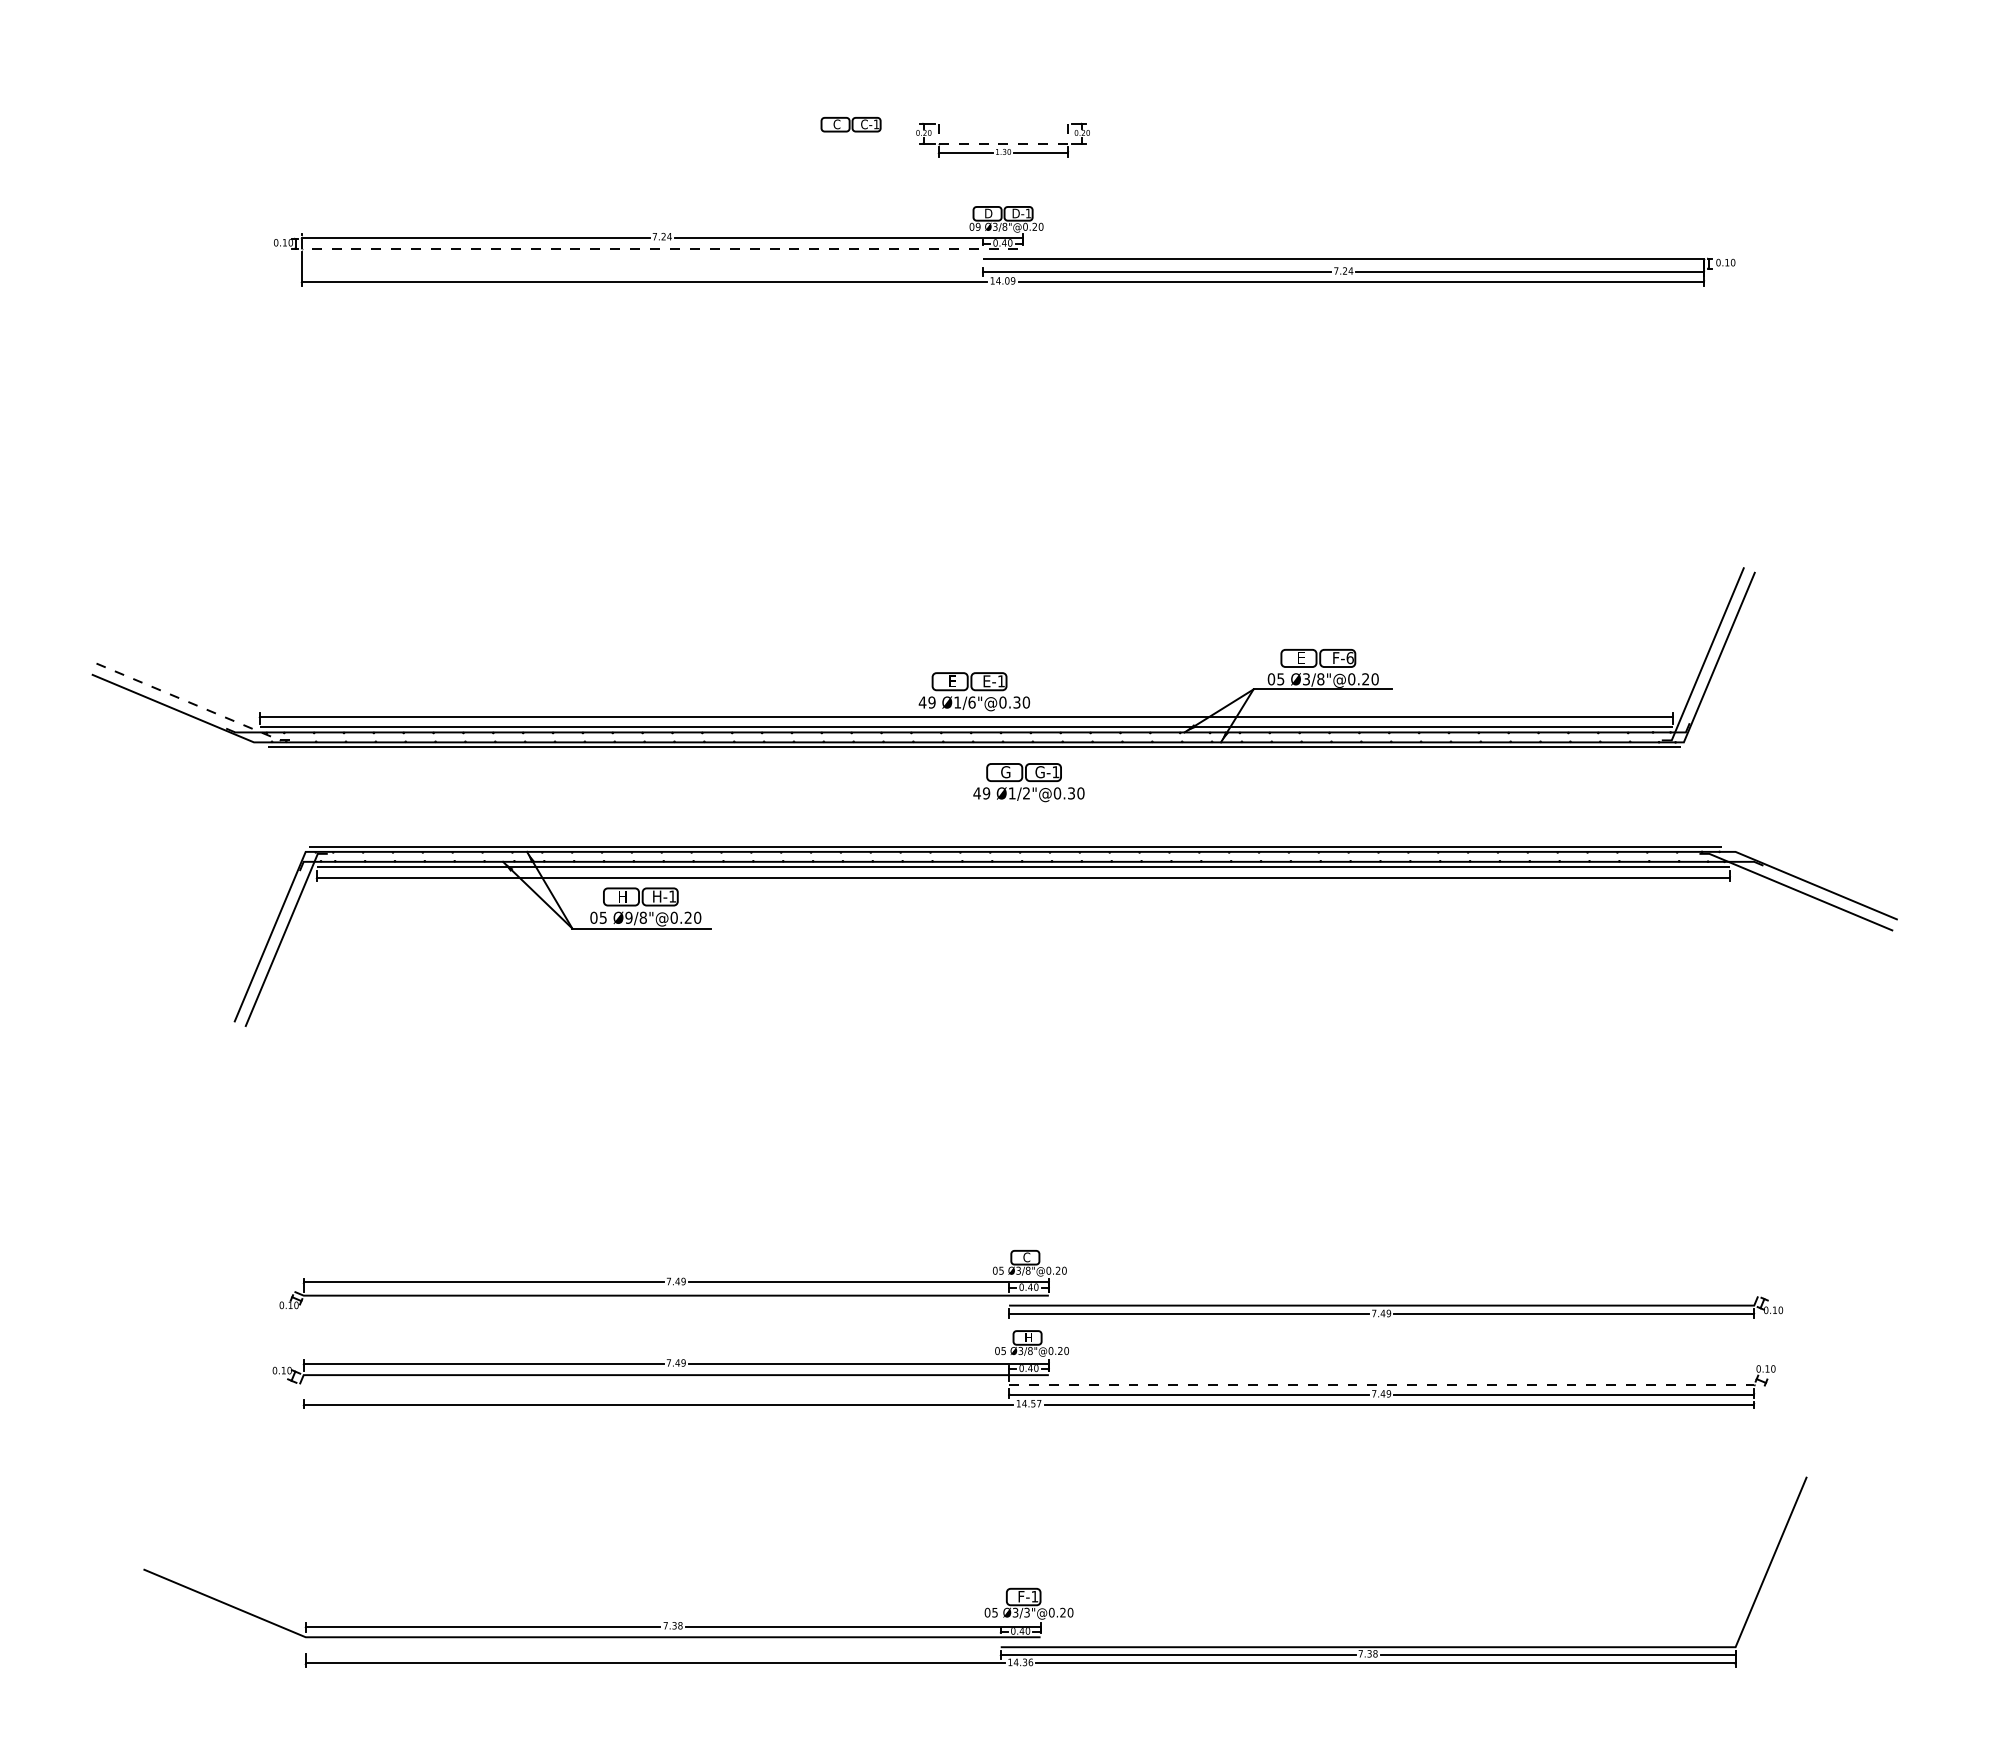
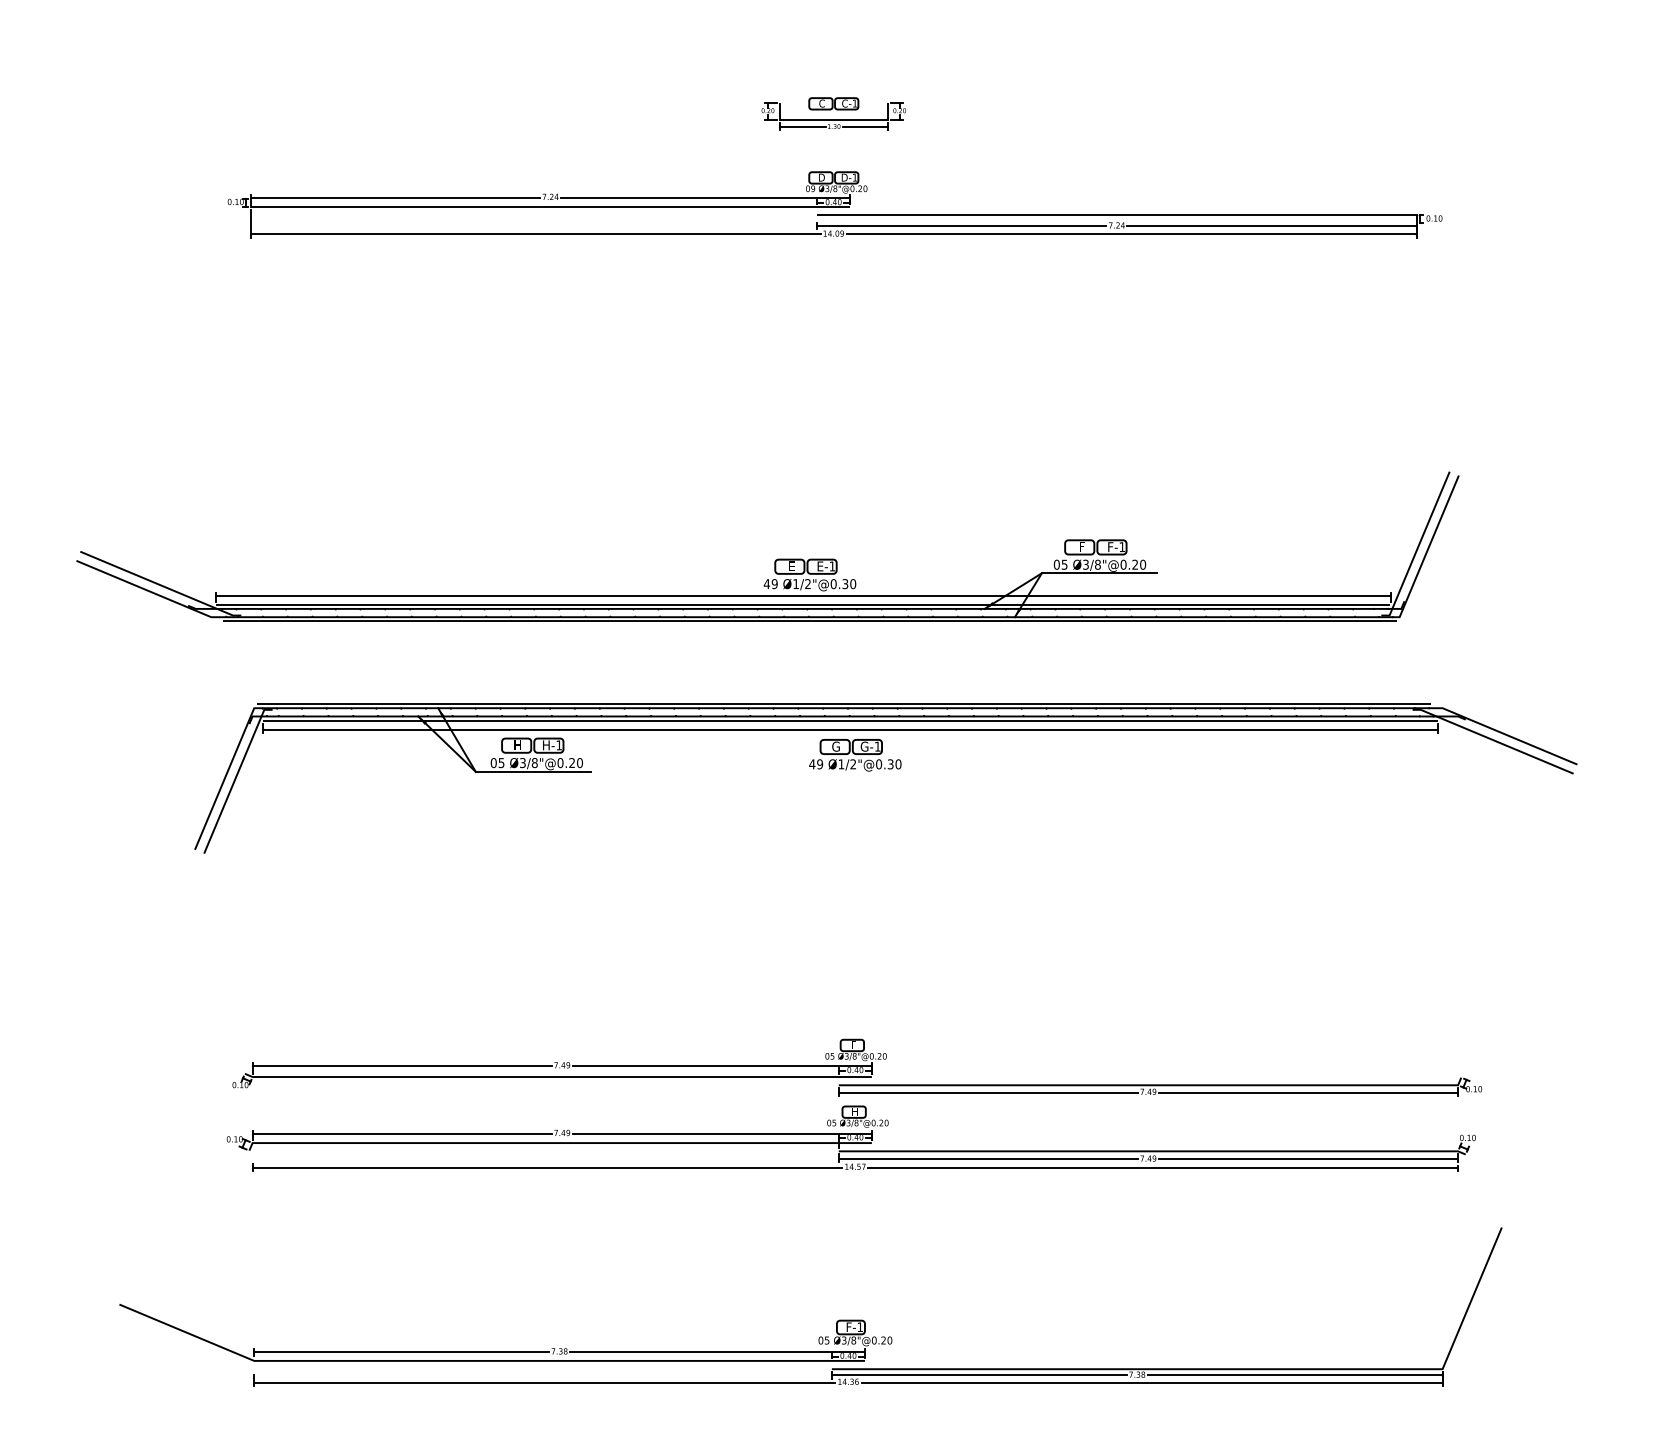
part: (850, 124) -> (833, 103), moved
line: (1003, 143) -> (834, 119), dashed -> solid
line: (657, 248) -> (546, 206), dashed -> solid
text: (1301, 657) -> (1081, 546), E -> F
text: (1349, 658) -> (1121, 547), F-6 -> F-1
text: (971, 702) -> (807, 584), Ø1/6"@0.30 -> Ø1/2"@0.30
line: (192, 703) -> (160, 584), dashed -> solid
part: (1028, 782) -> (854, 755), moved
text: (628, 917) -> (522, 762), Ø9/8"@0.20 -> Ø3/8"@0.20
text: (1026, 1257) -> (853, 1045), C -> F
line: (1387, 1385) -> (1153, 1151), dashed -> solid
text: (1026, 1612) -> (853, 1340), Ø3/3"@0.20 -> Ø3/8"@0.20

